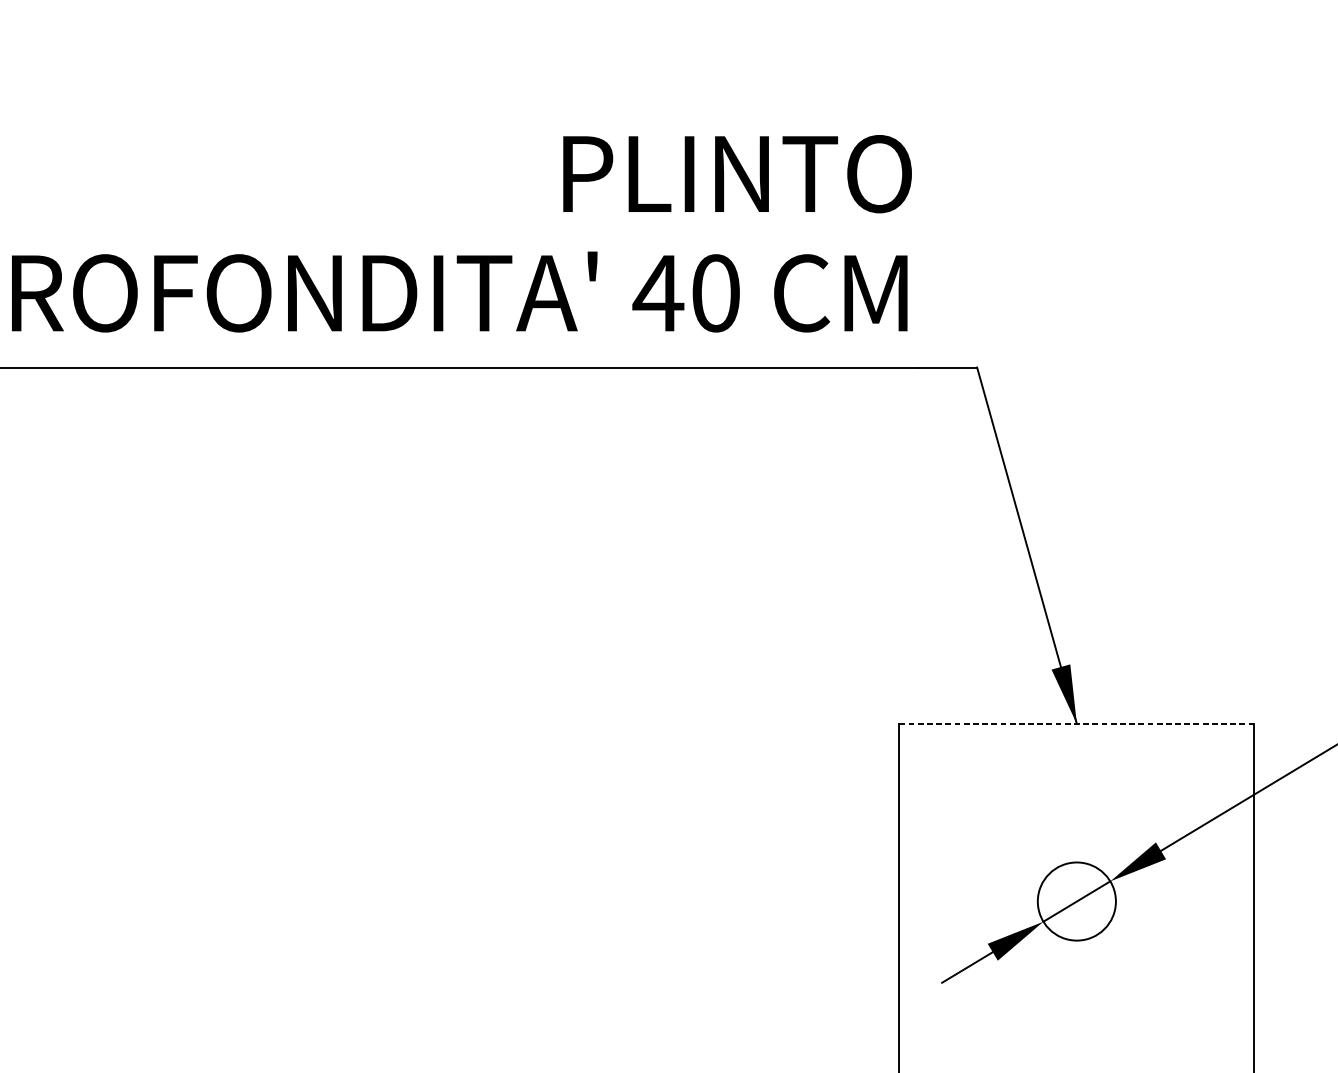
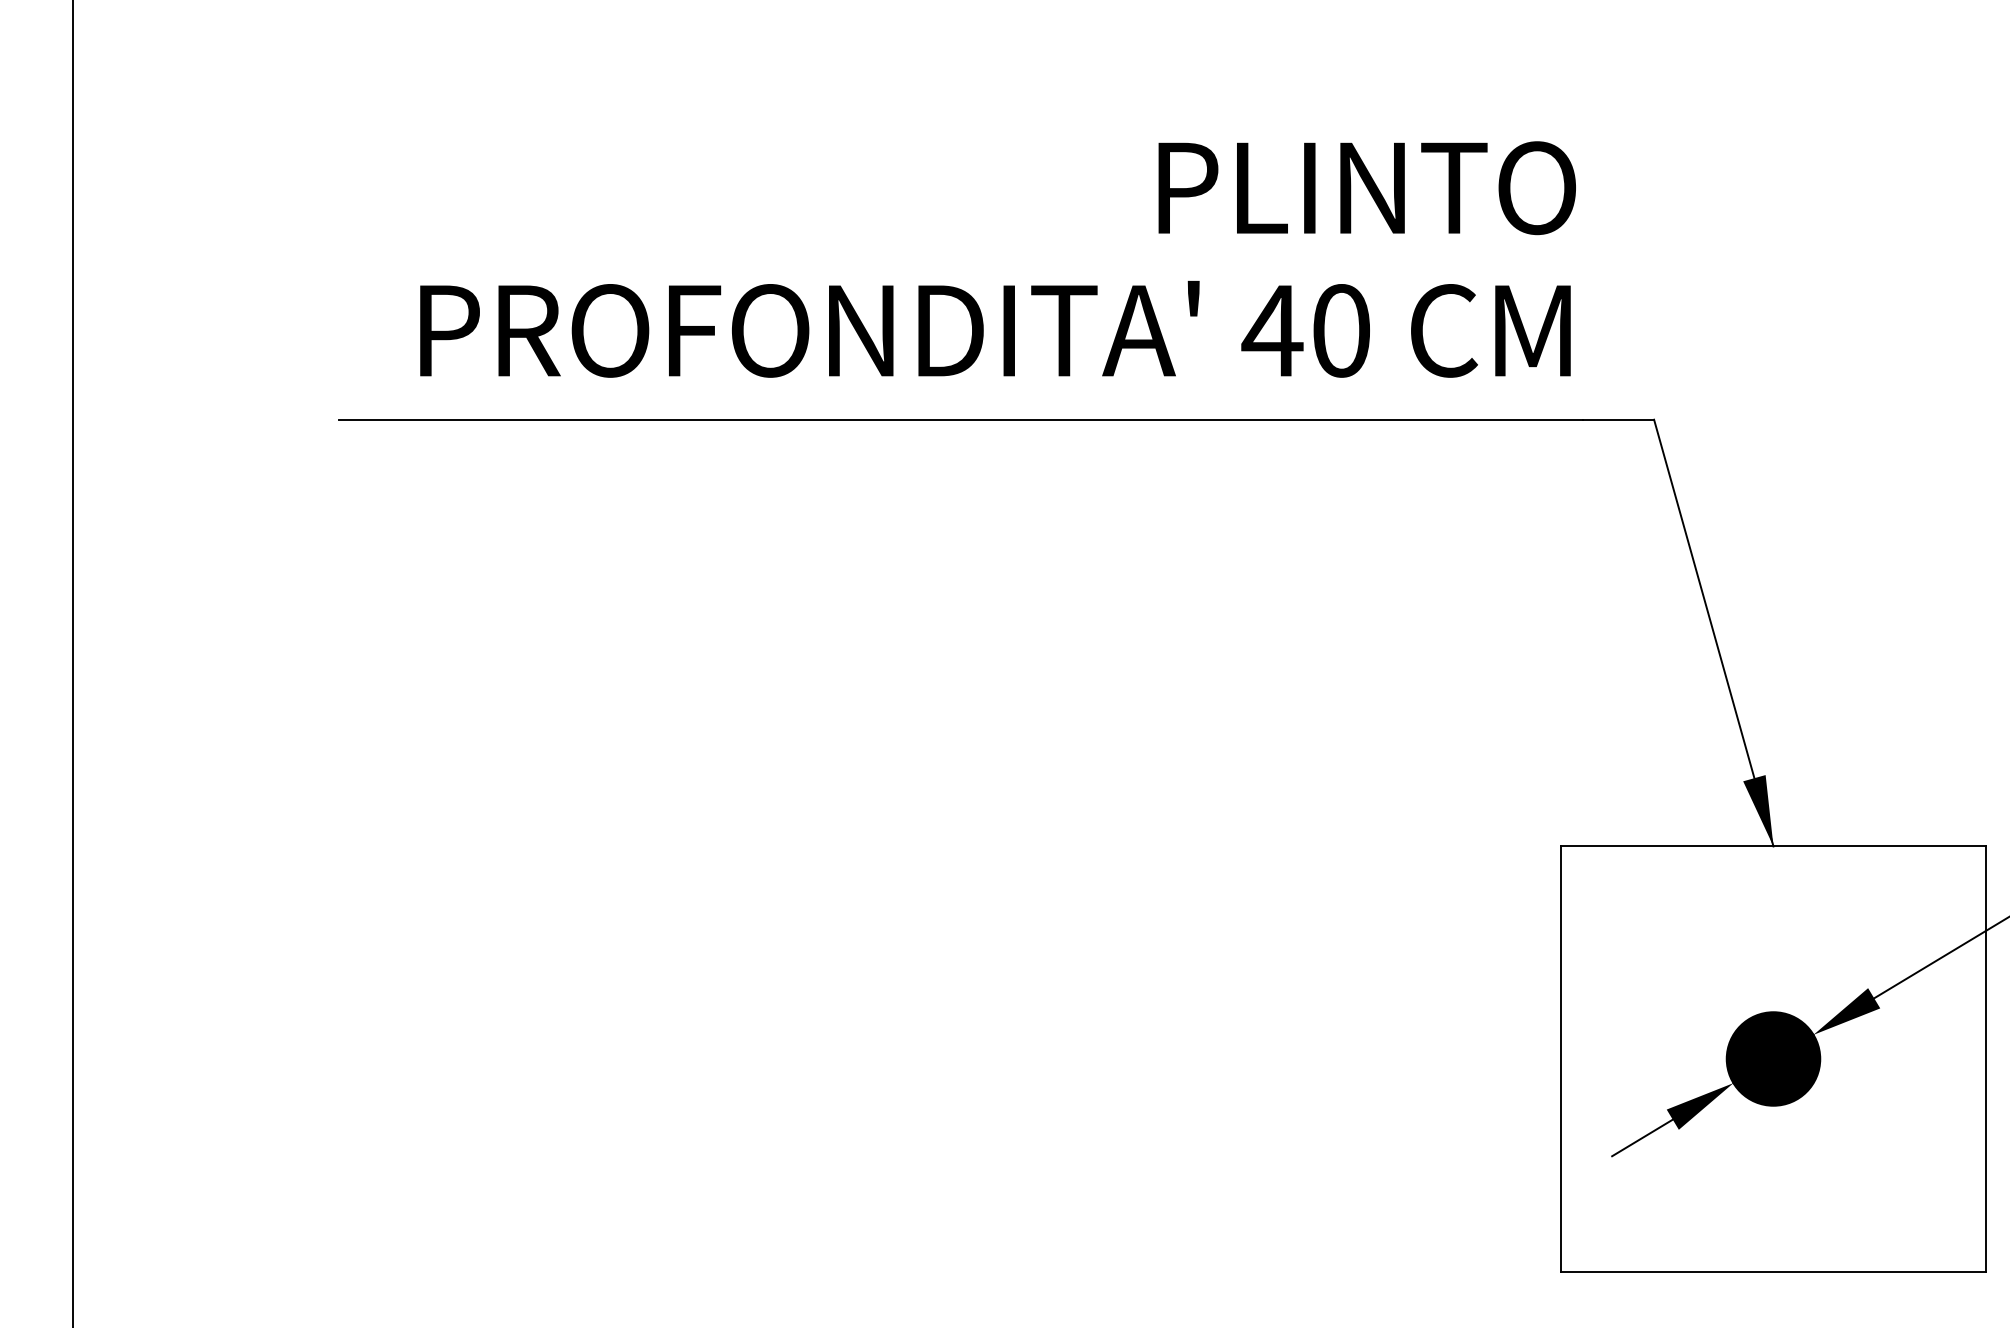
line: (1076, 724) -> (1773, 846), dashed -> solid
fill: (1076, 901) -> (1773, 1058), added

